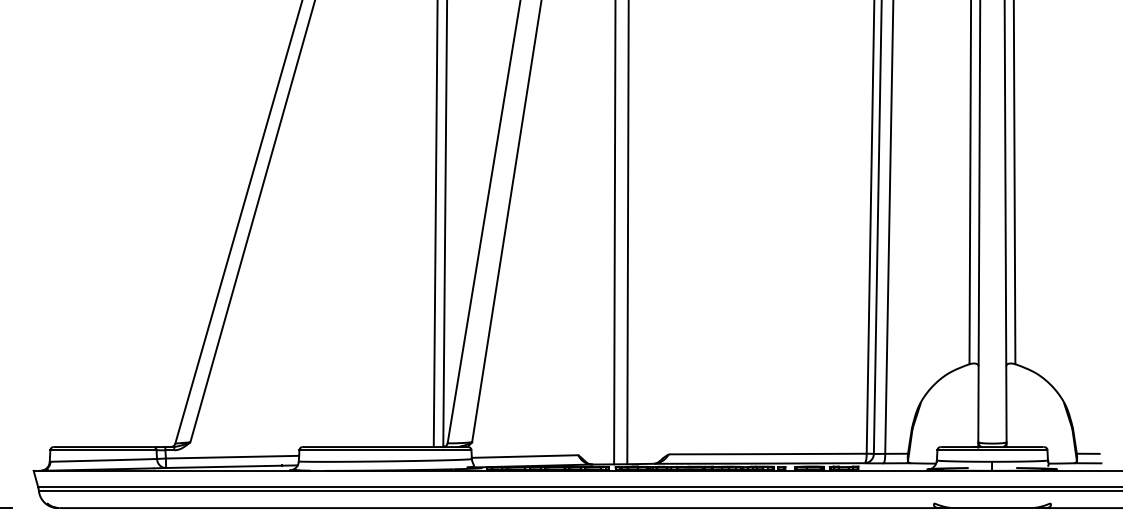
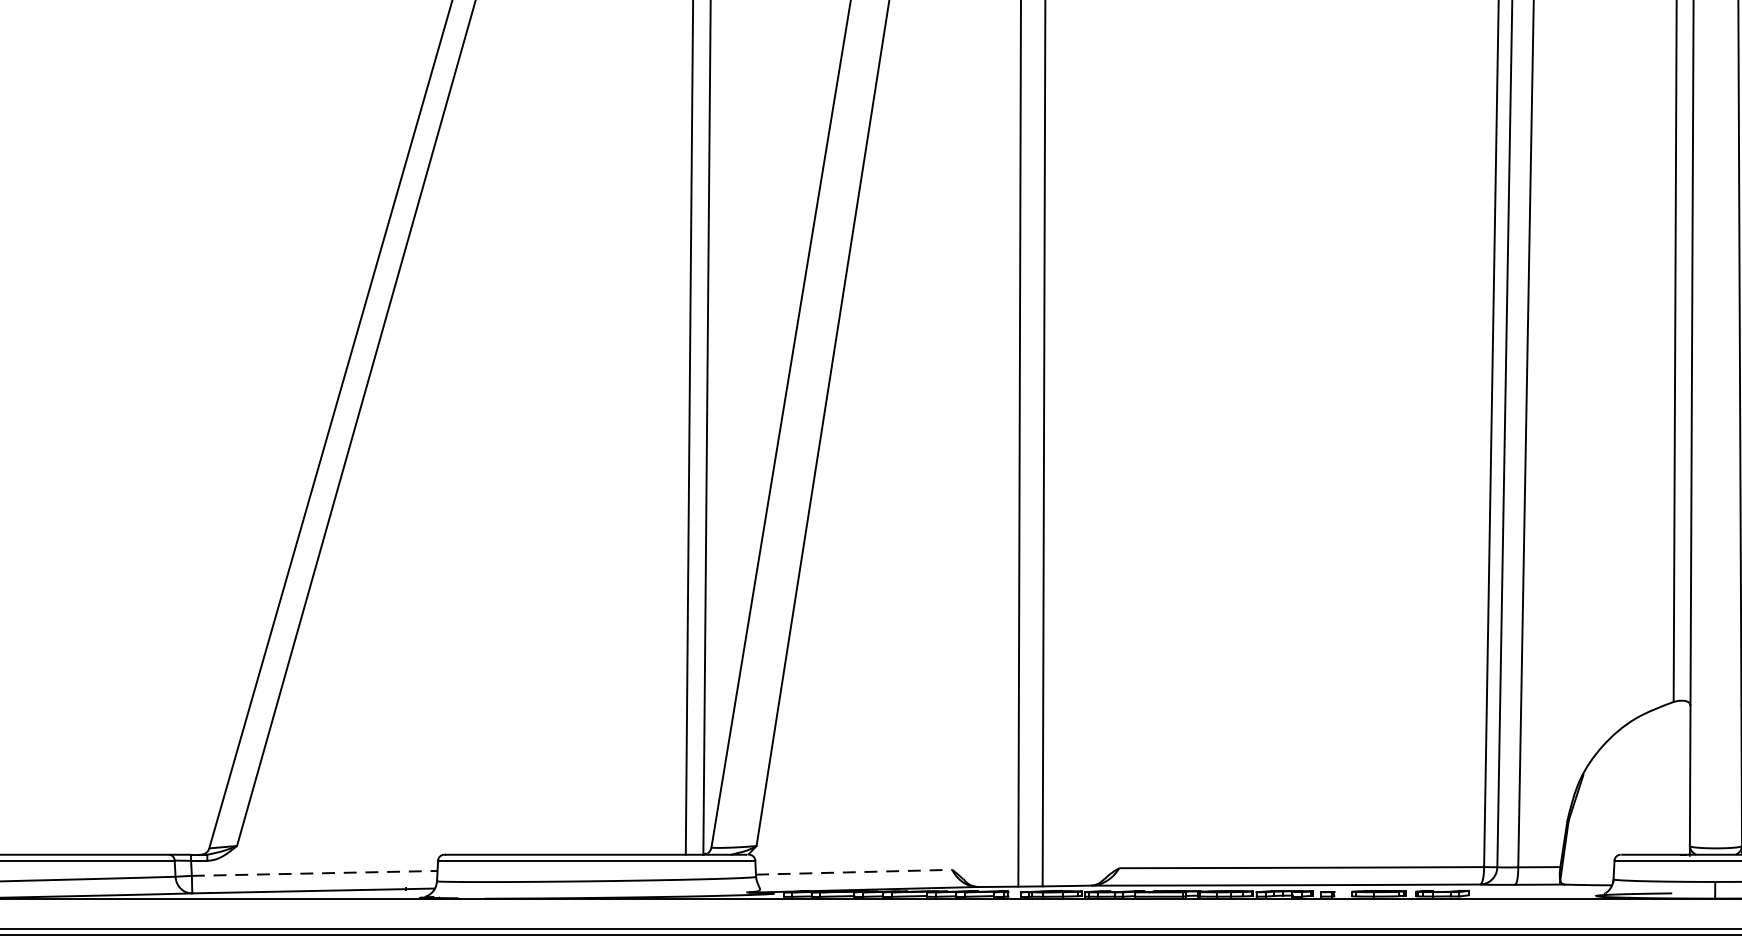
line: (525, 456) -> (854, 872), solid -> dashed
line: (232, 457) -> (314, 874), solid -> dashed

